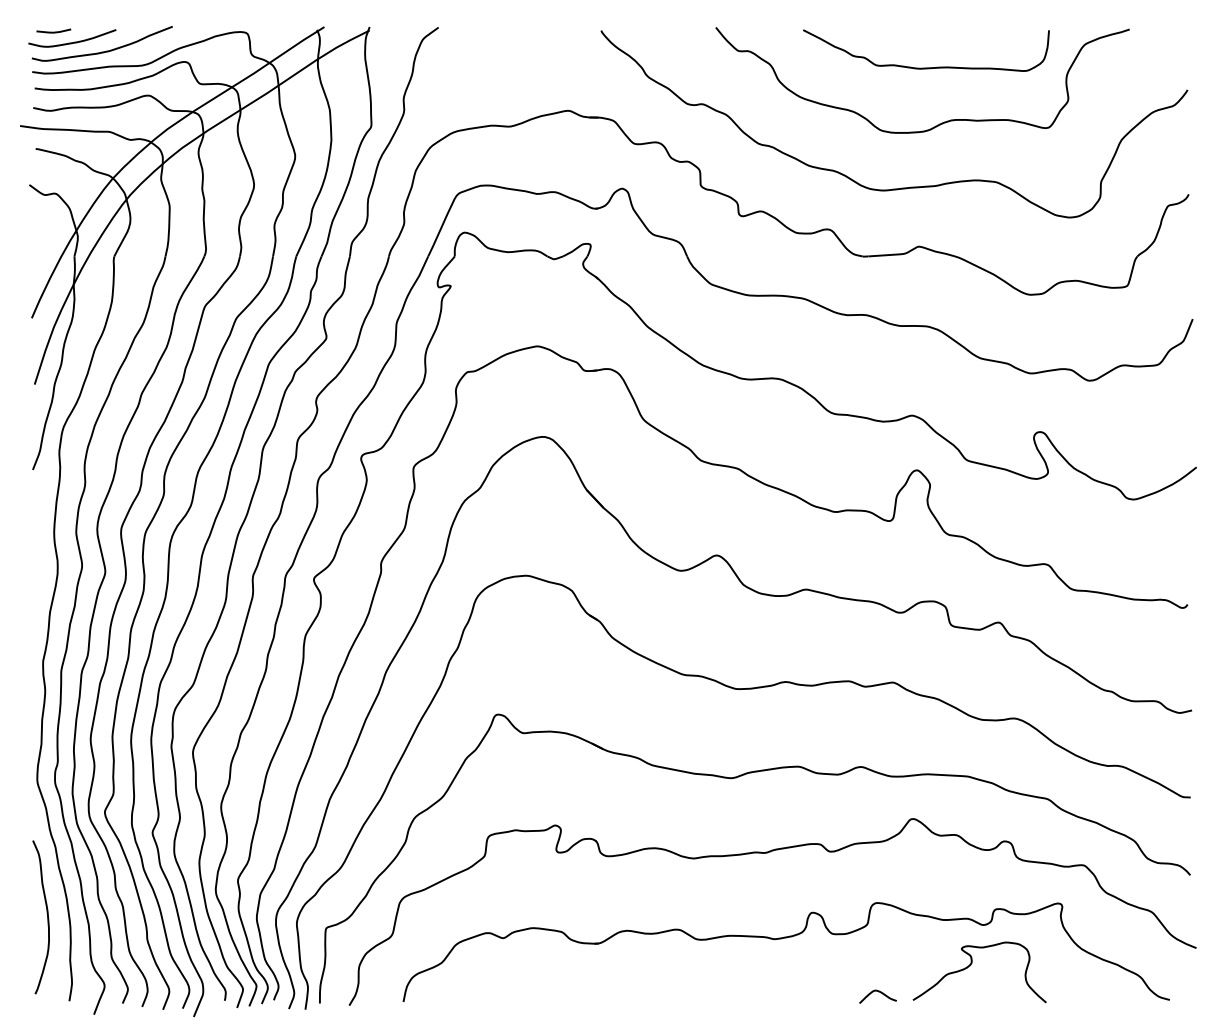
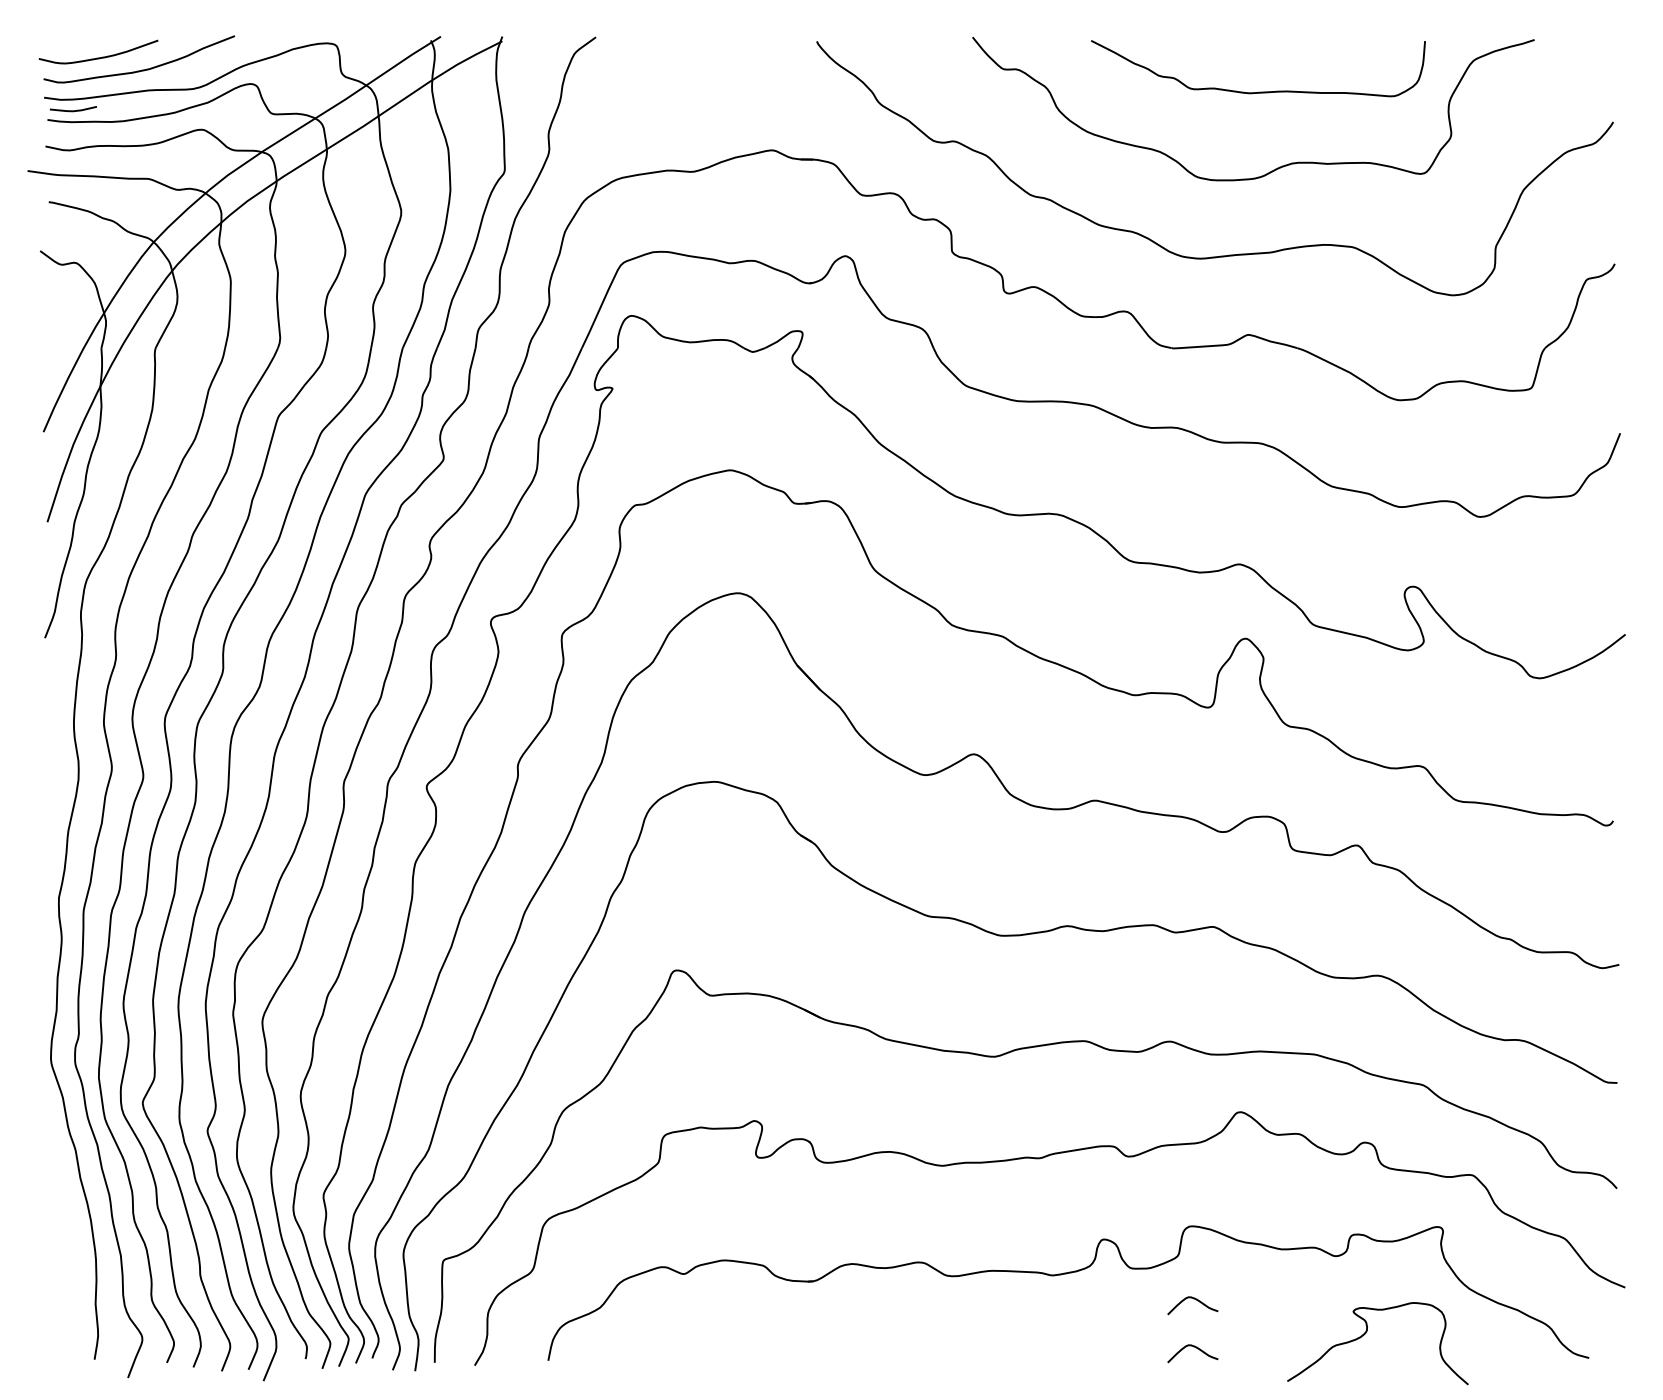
line: (53, 32) -> (73, 110), moved
curve: (47, 917) -> (64, 1245), removed
curve: (878, 956) -> (1193, 1299), added
curve: (971, 965) -> (1366, 1333), moved

